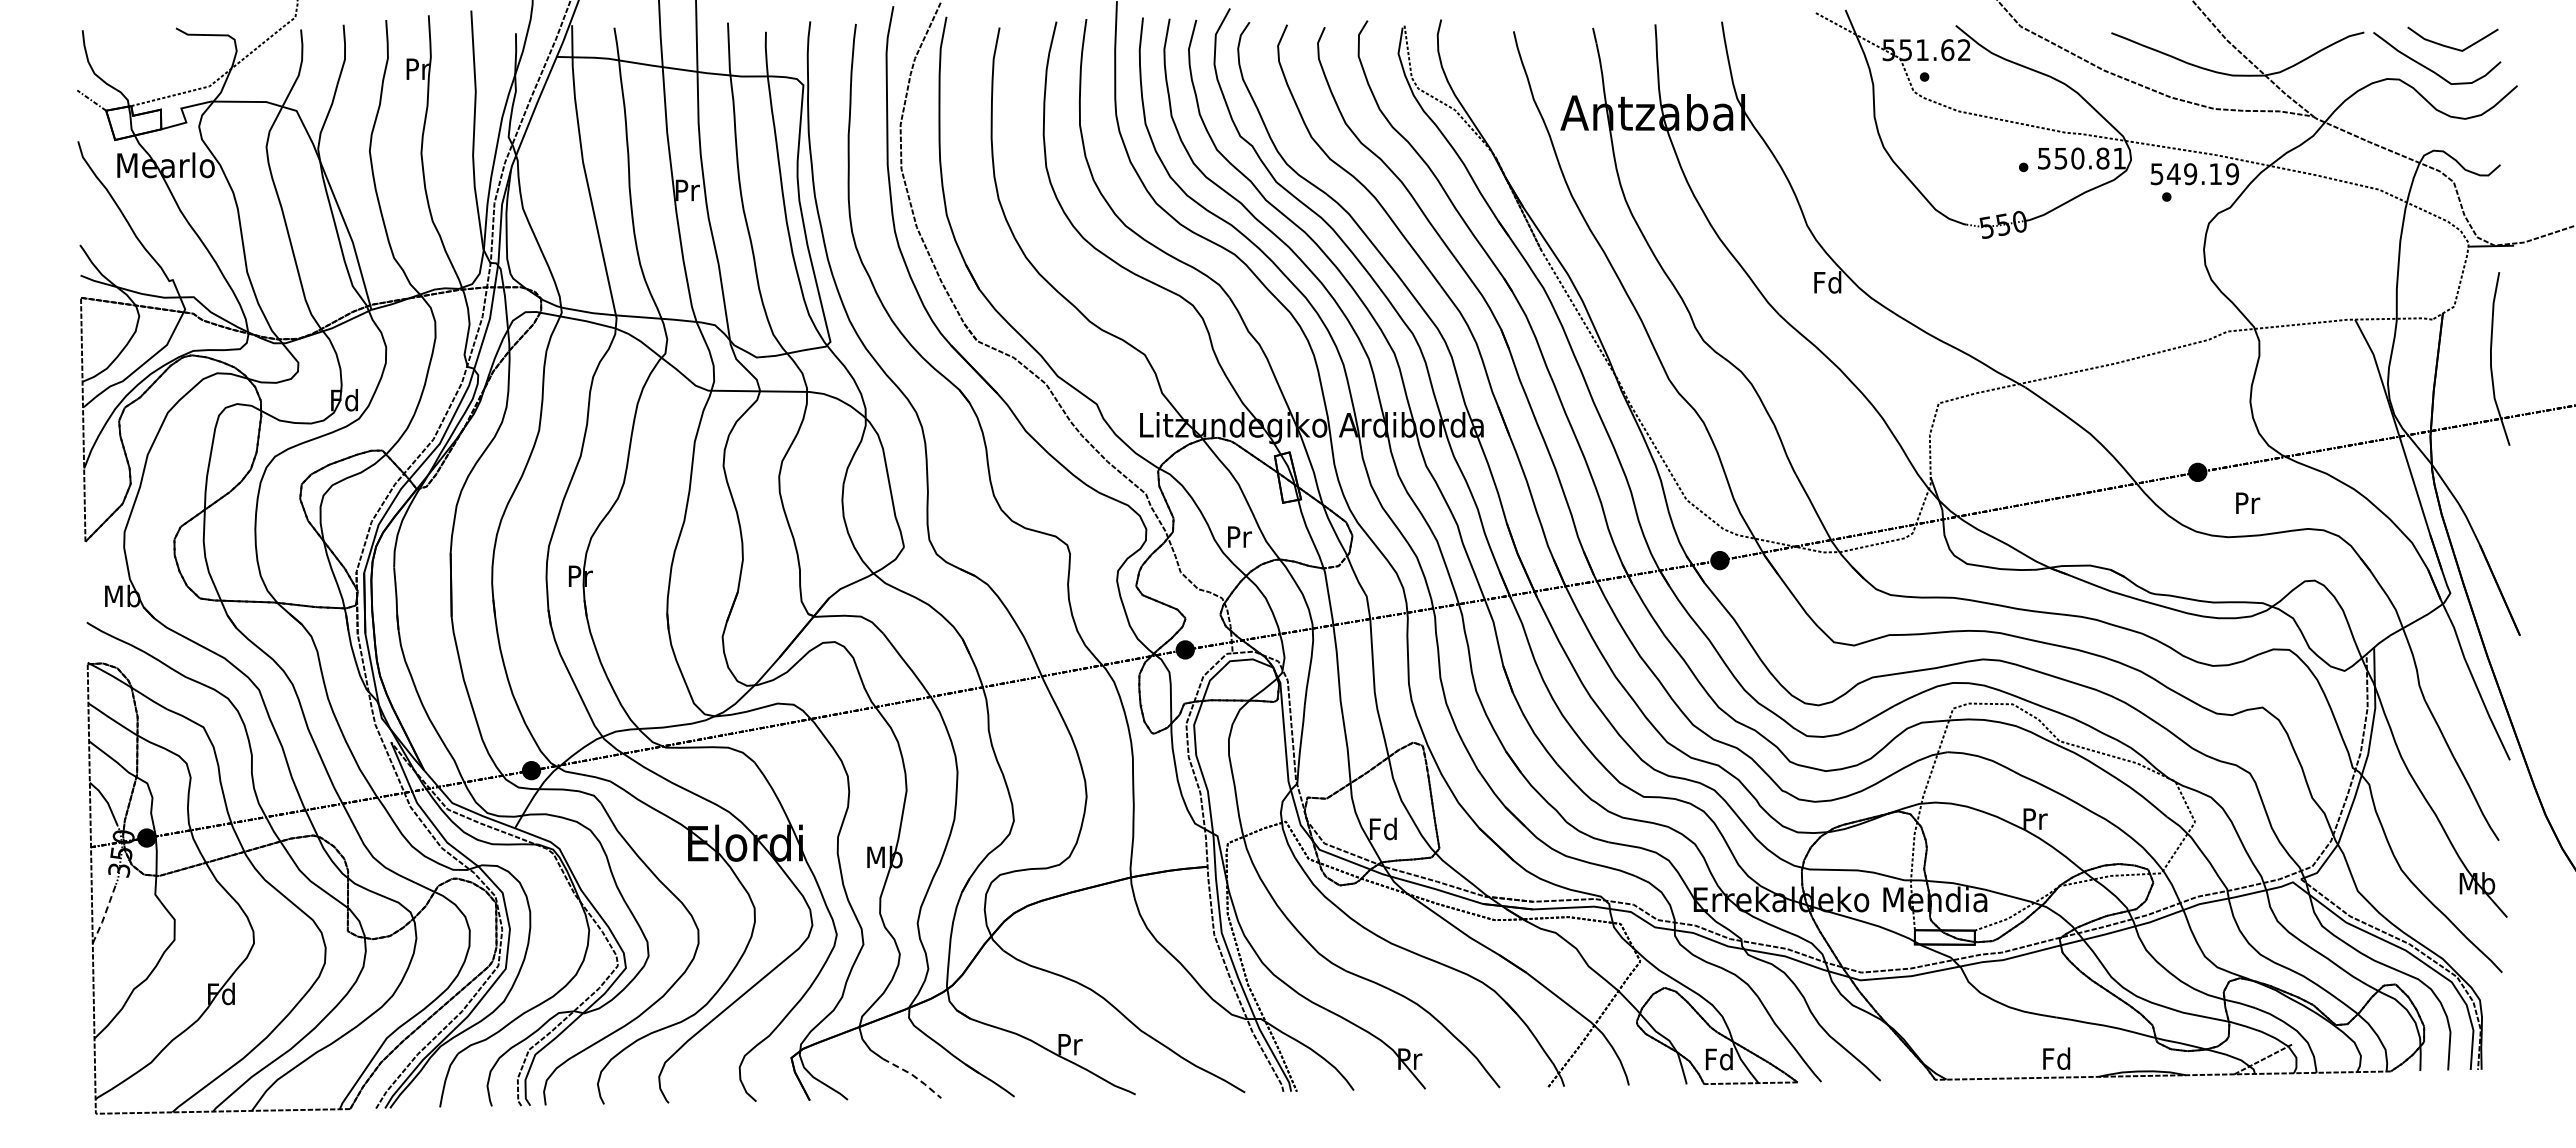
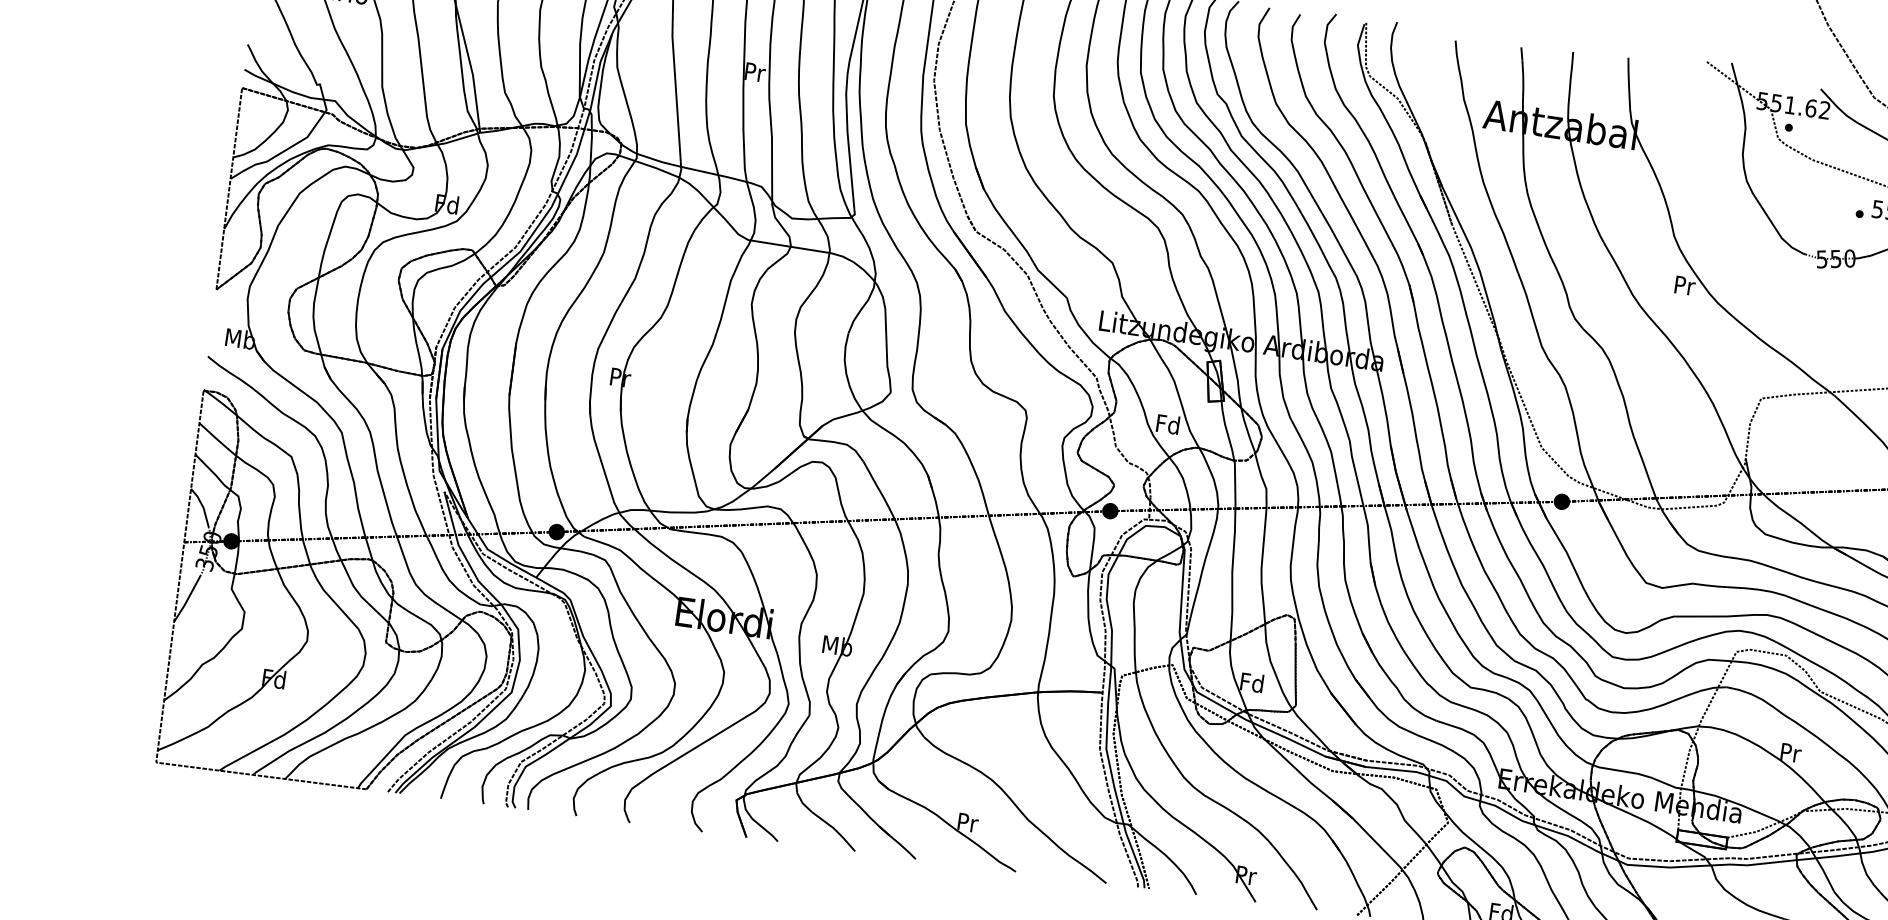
text: (1827, 282) -> (1684, 285), Fd -> Pr
text: (1238, 536) -> (1167, 424), Pr -> Fd
line: (104, 915) -> (187, 600), dashed -> solid
line: (913, 1075) -> (835, 829), dashed -> solid

